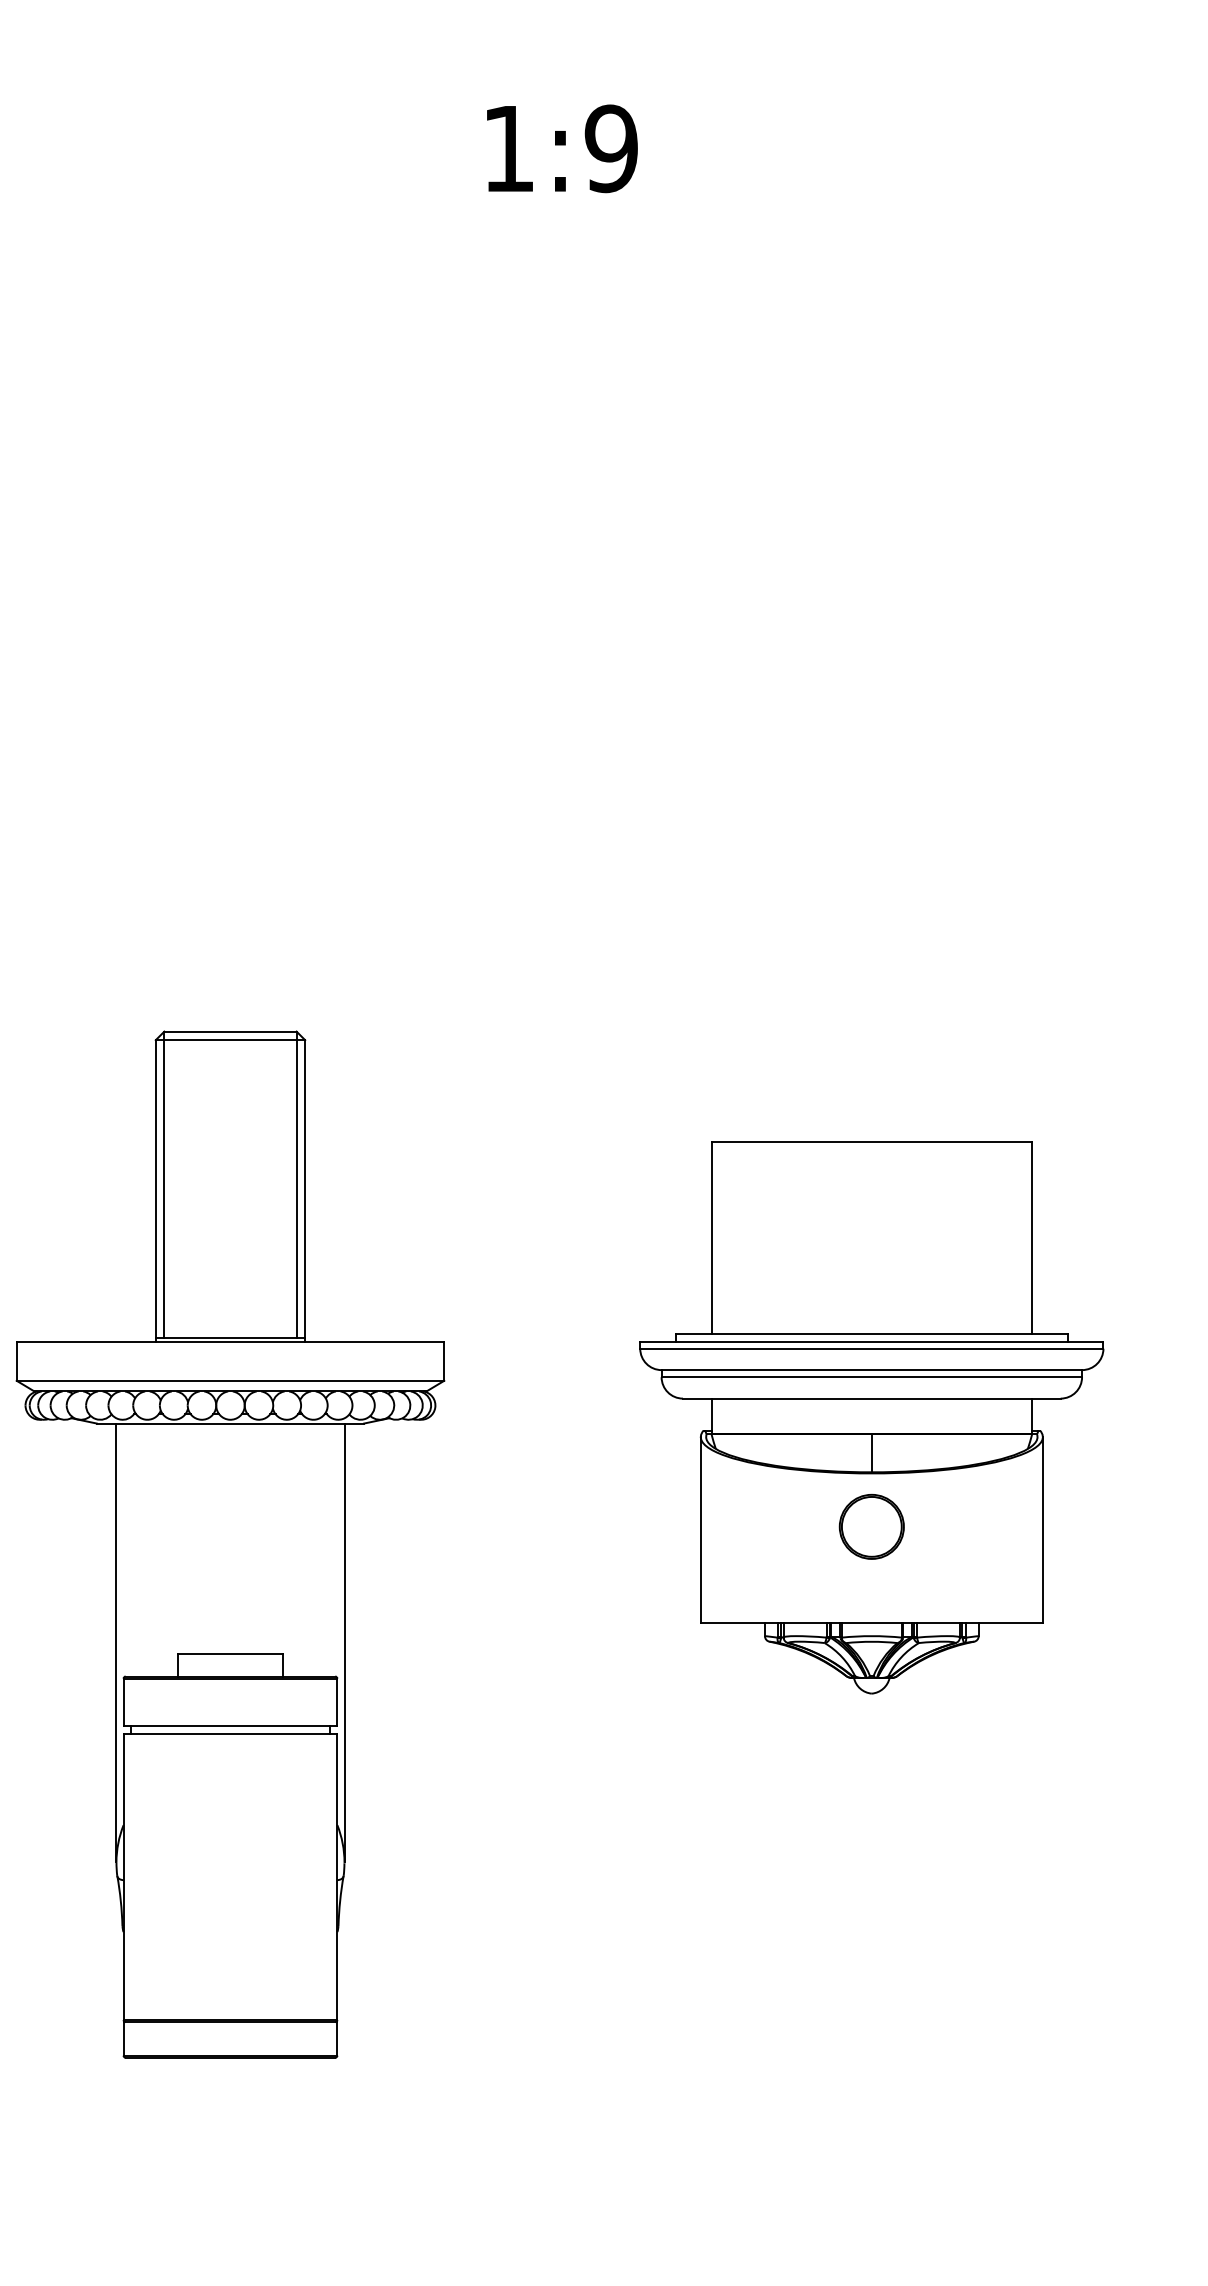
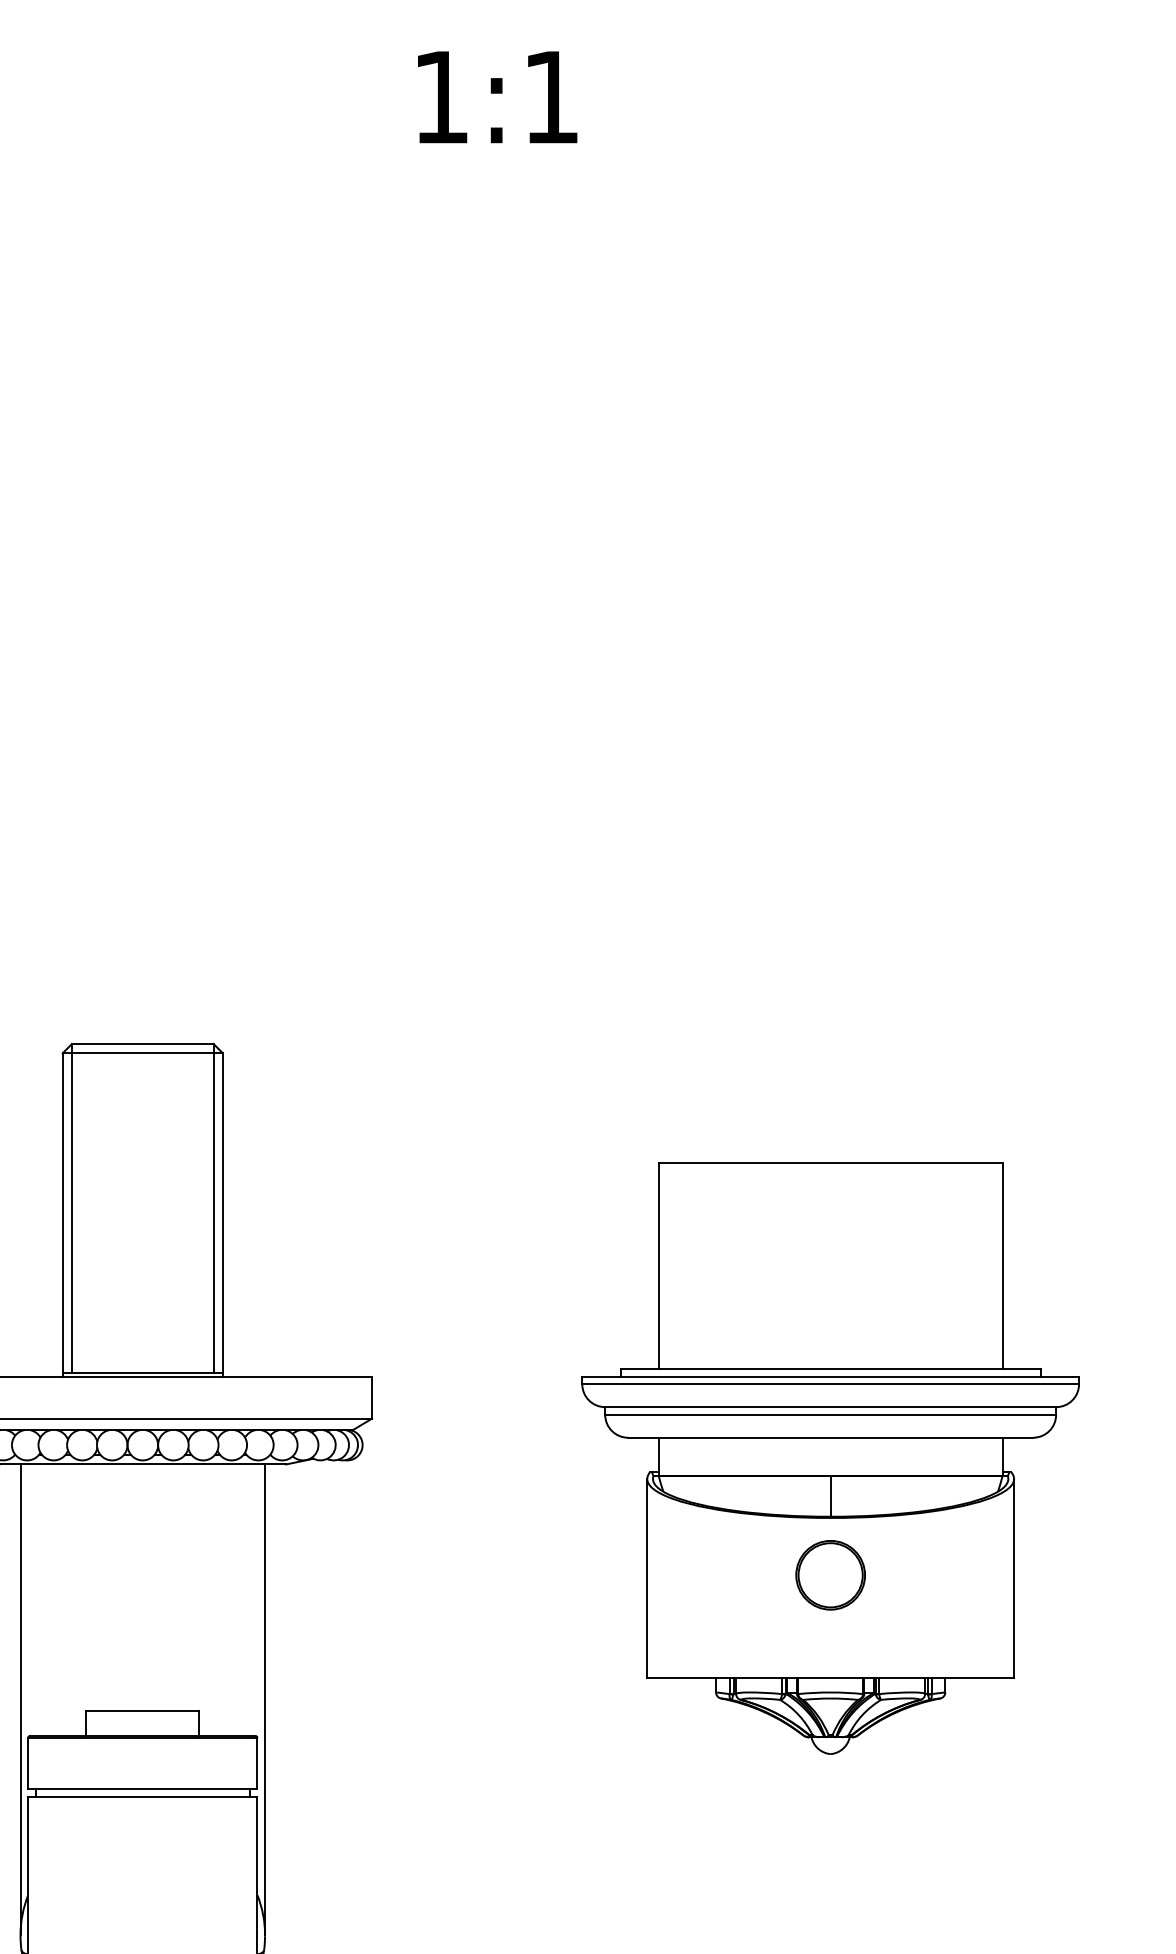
text: (610, 148) -> (550, 96), 1:9 -> 1:1

